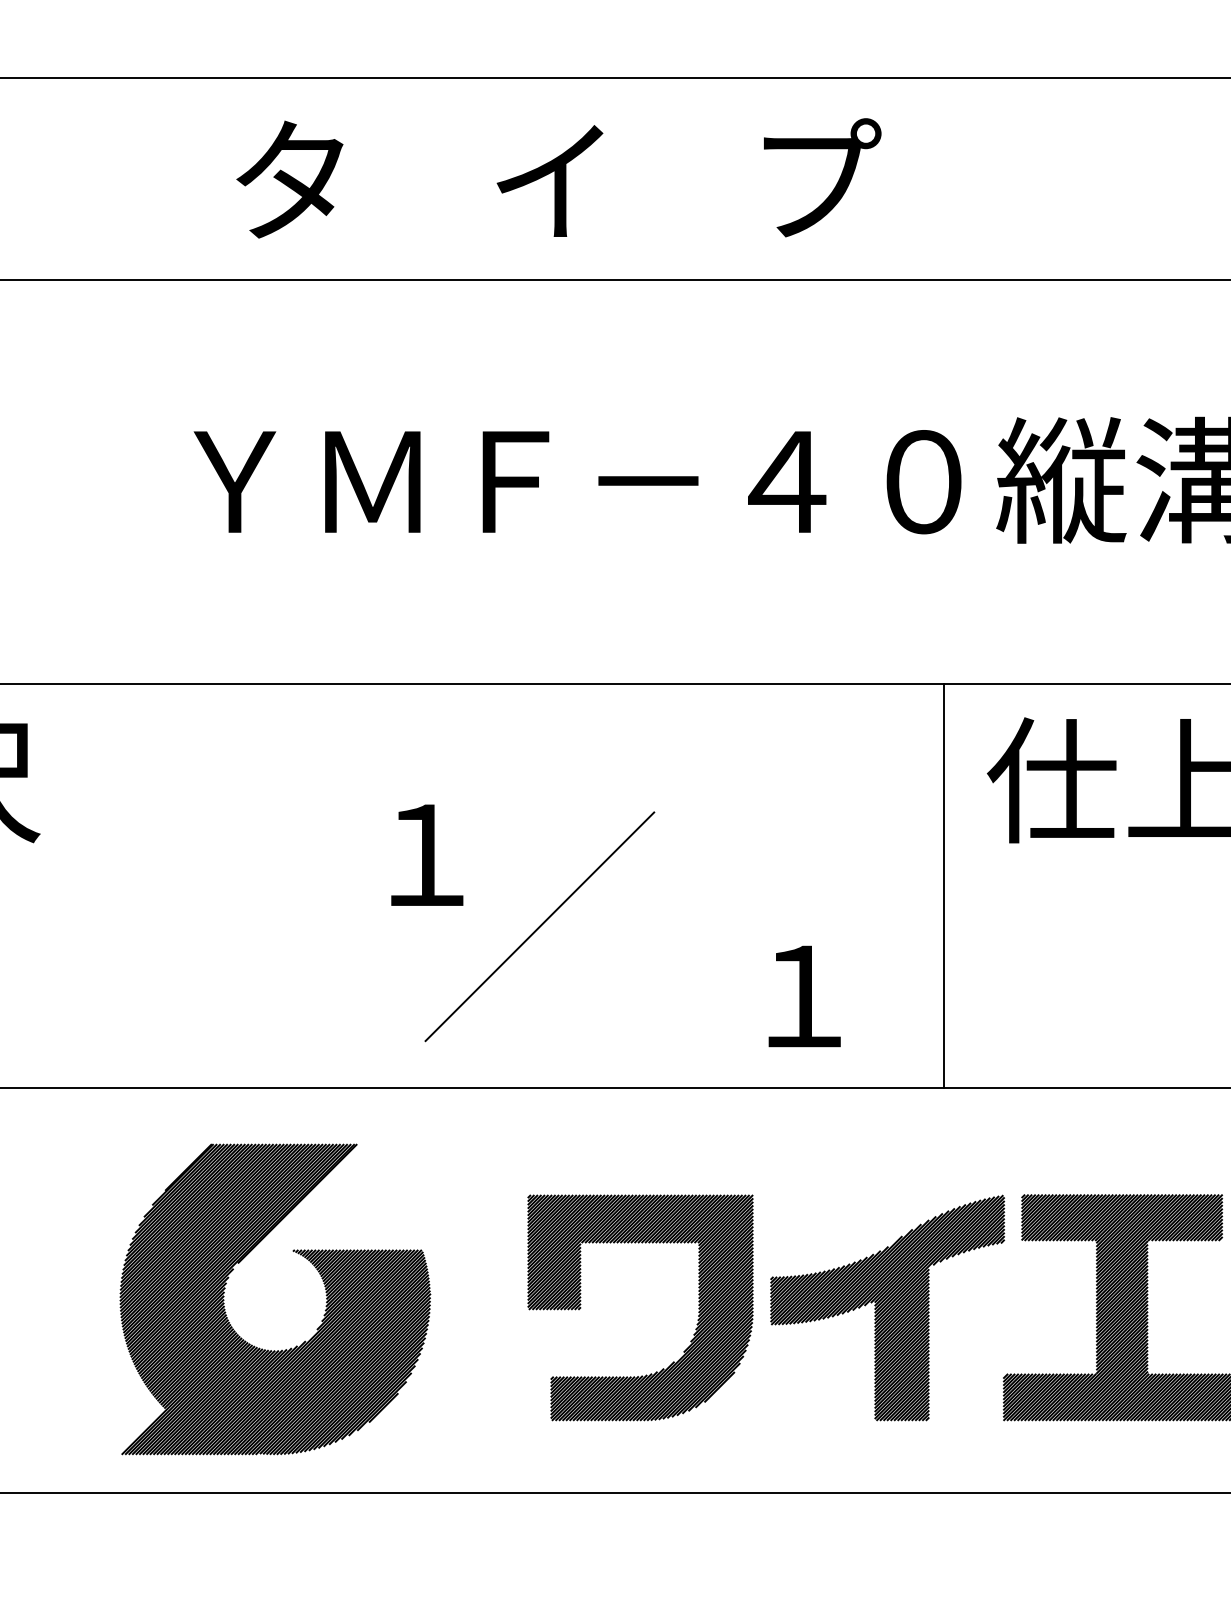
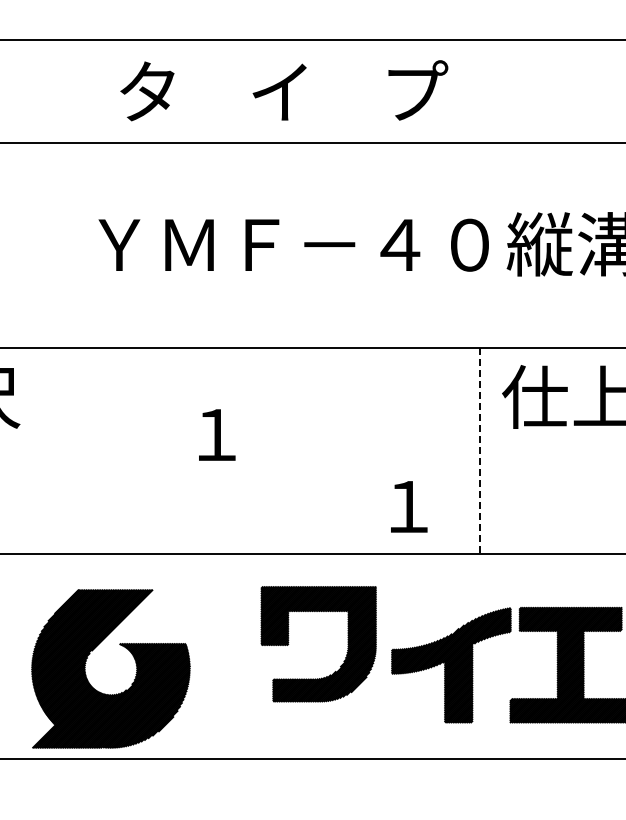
line: (944, 885) -> (480, 450), solid -> dashed
line: (539, 926) -> (274, 471), removed
part: (235, 1270) -> (90, 654), moved
part: (583, 1308) -> (289, 644), moved

